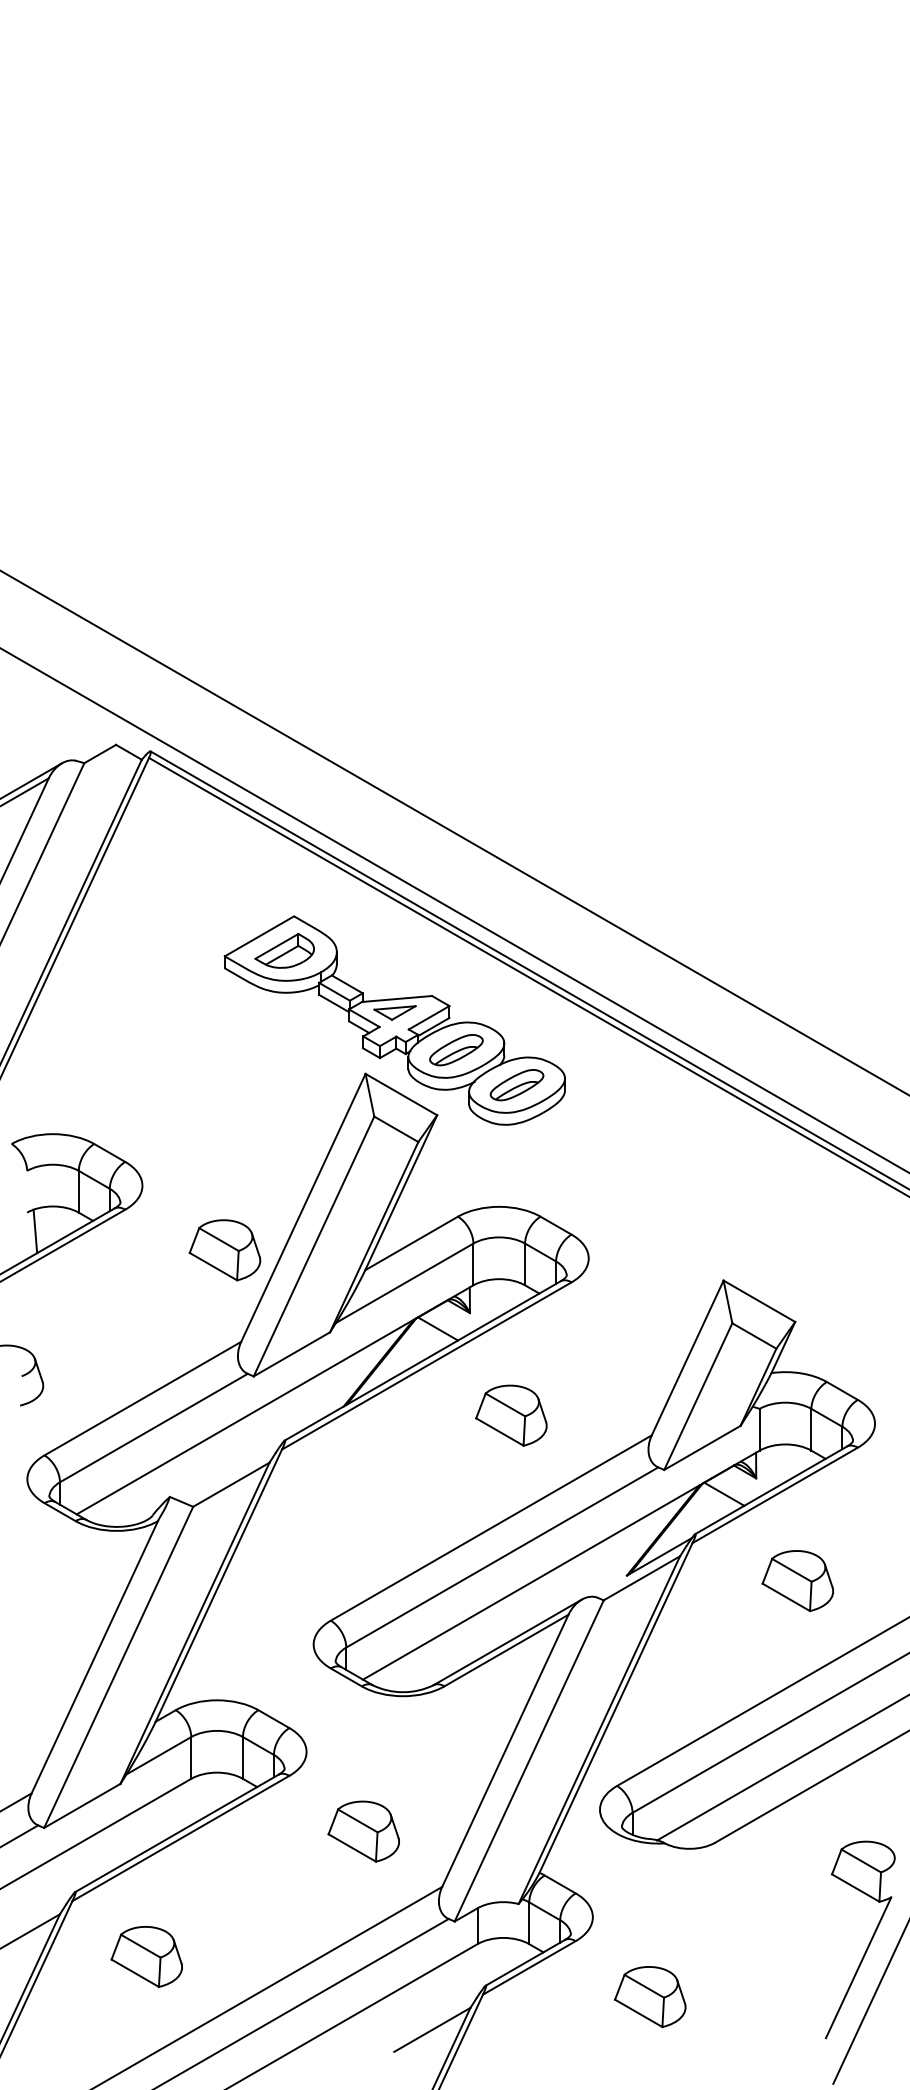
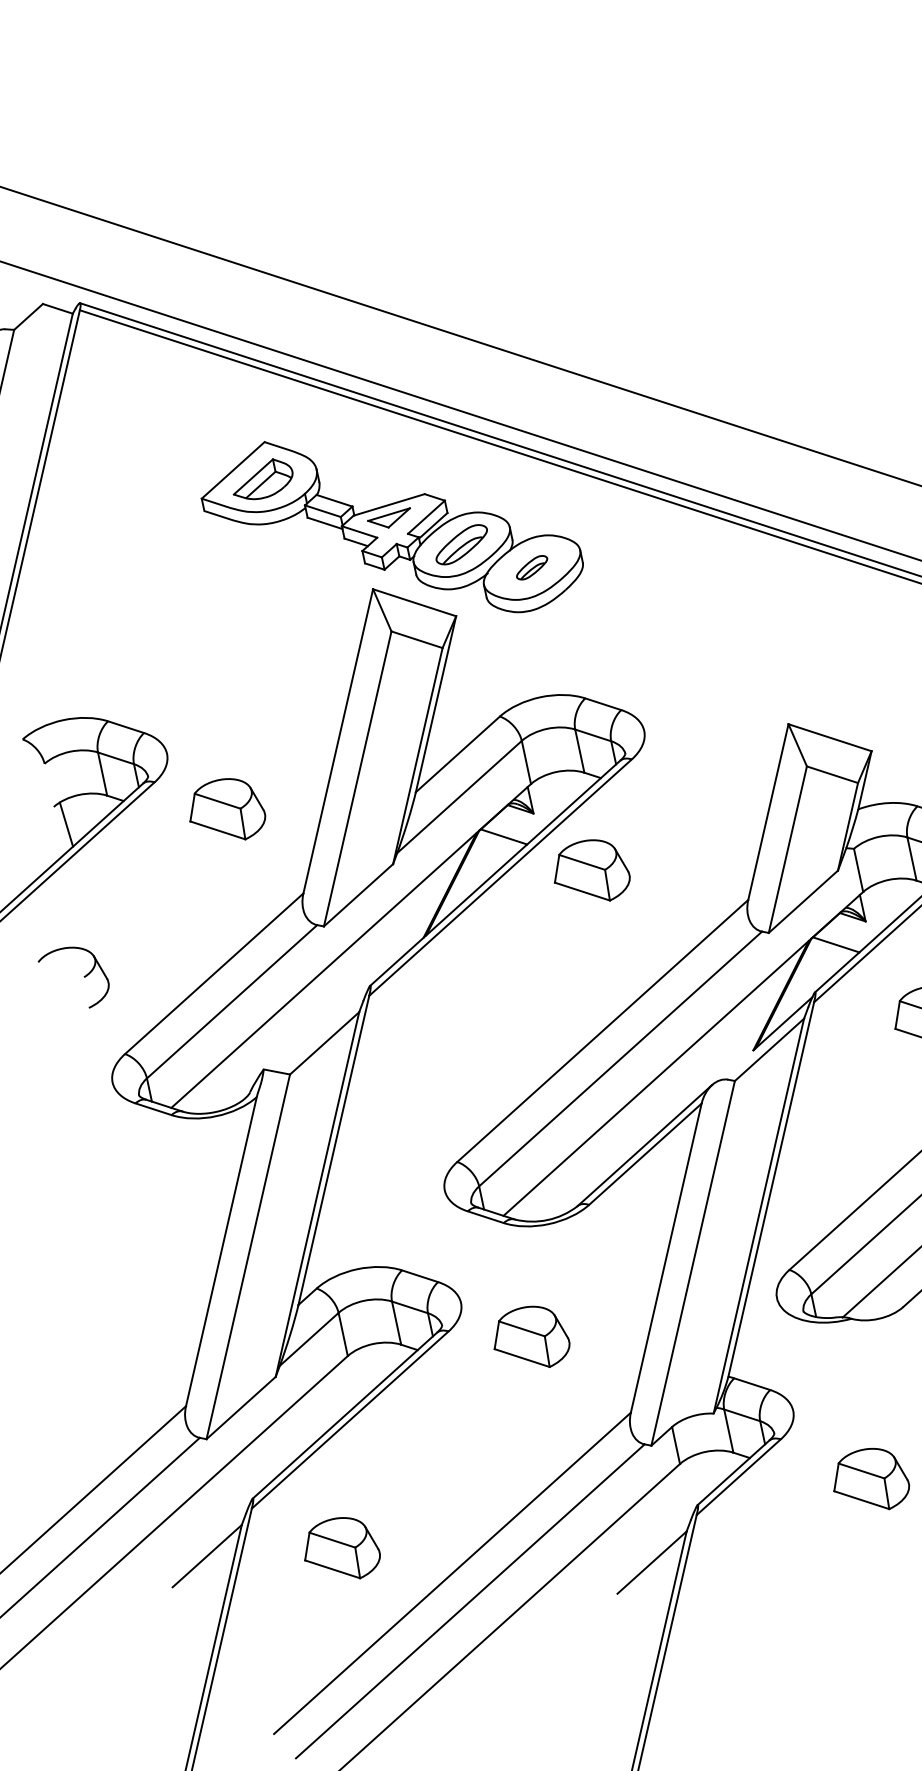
part: (516, 1085) -> (531, 568), size x0.6
part: (224, 1250) -> (225, 811), moved
part: (511, 1415) -> (590, 871), moved
part: (363, 1831) -> (530, 1338), moved

